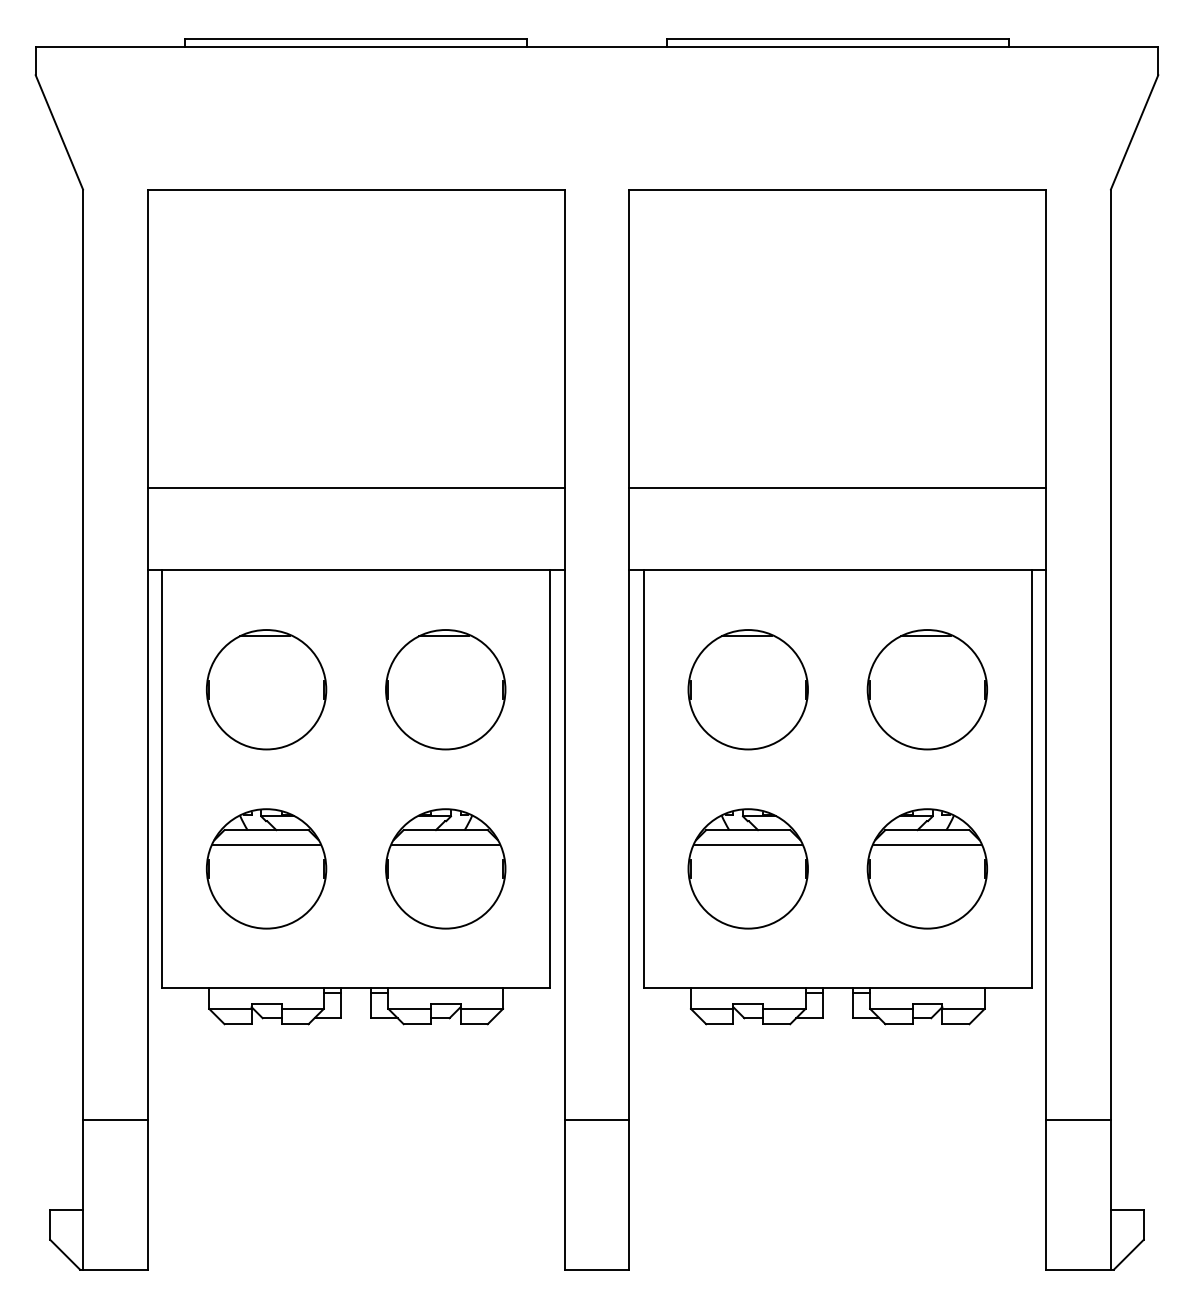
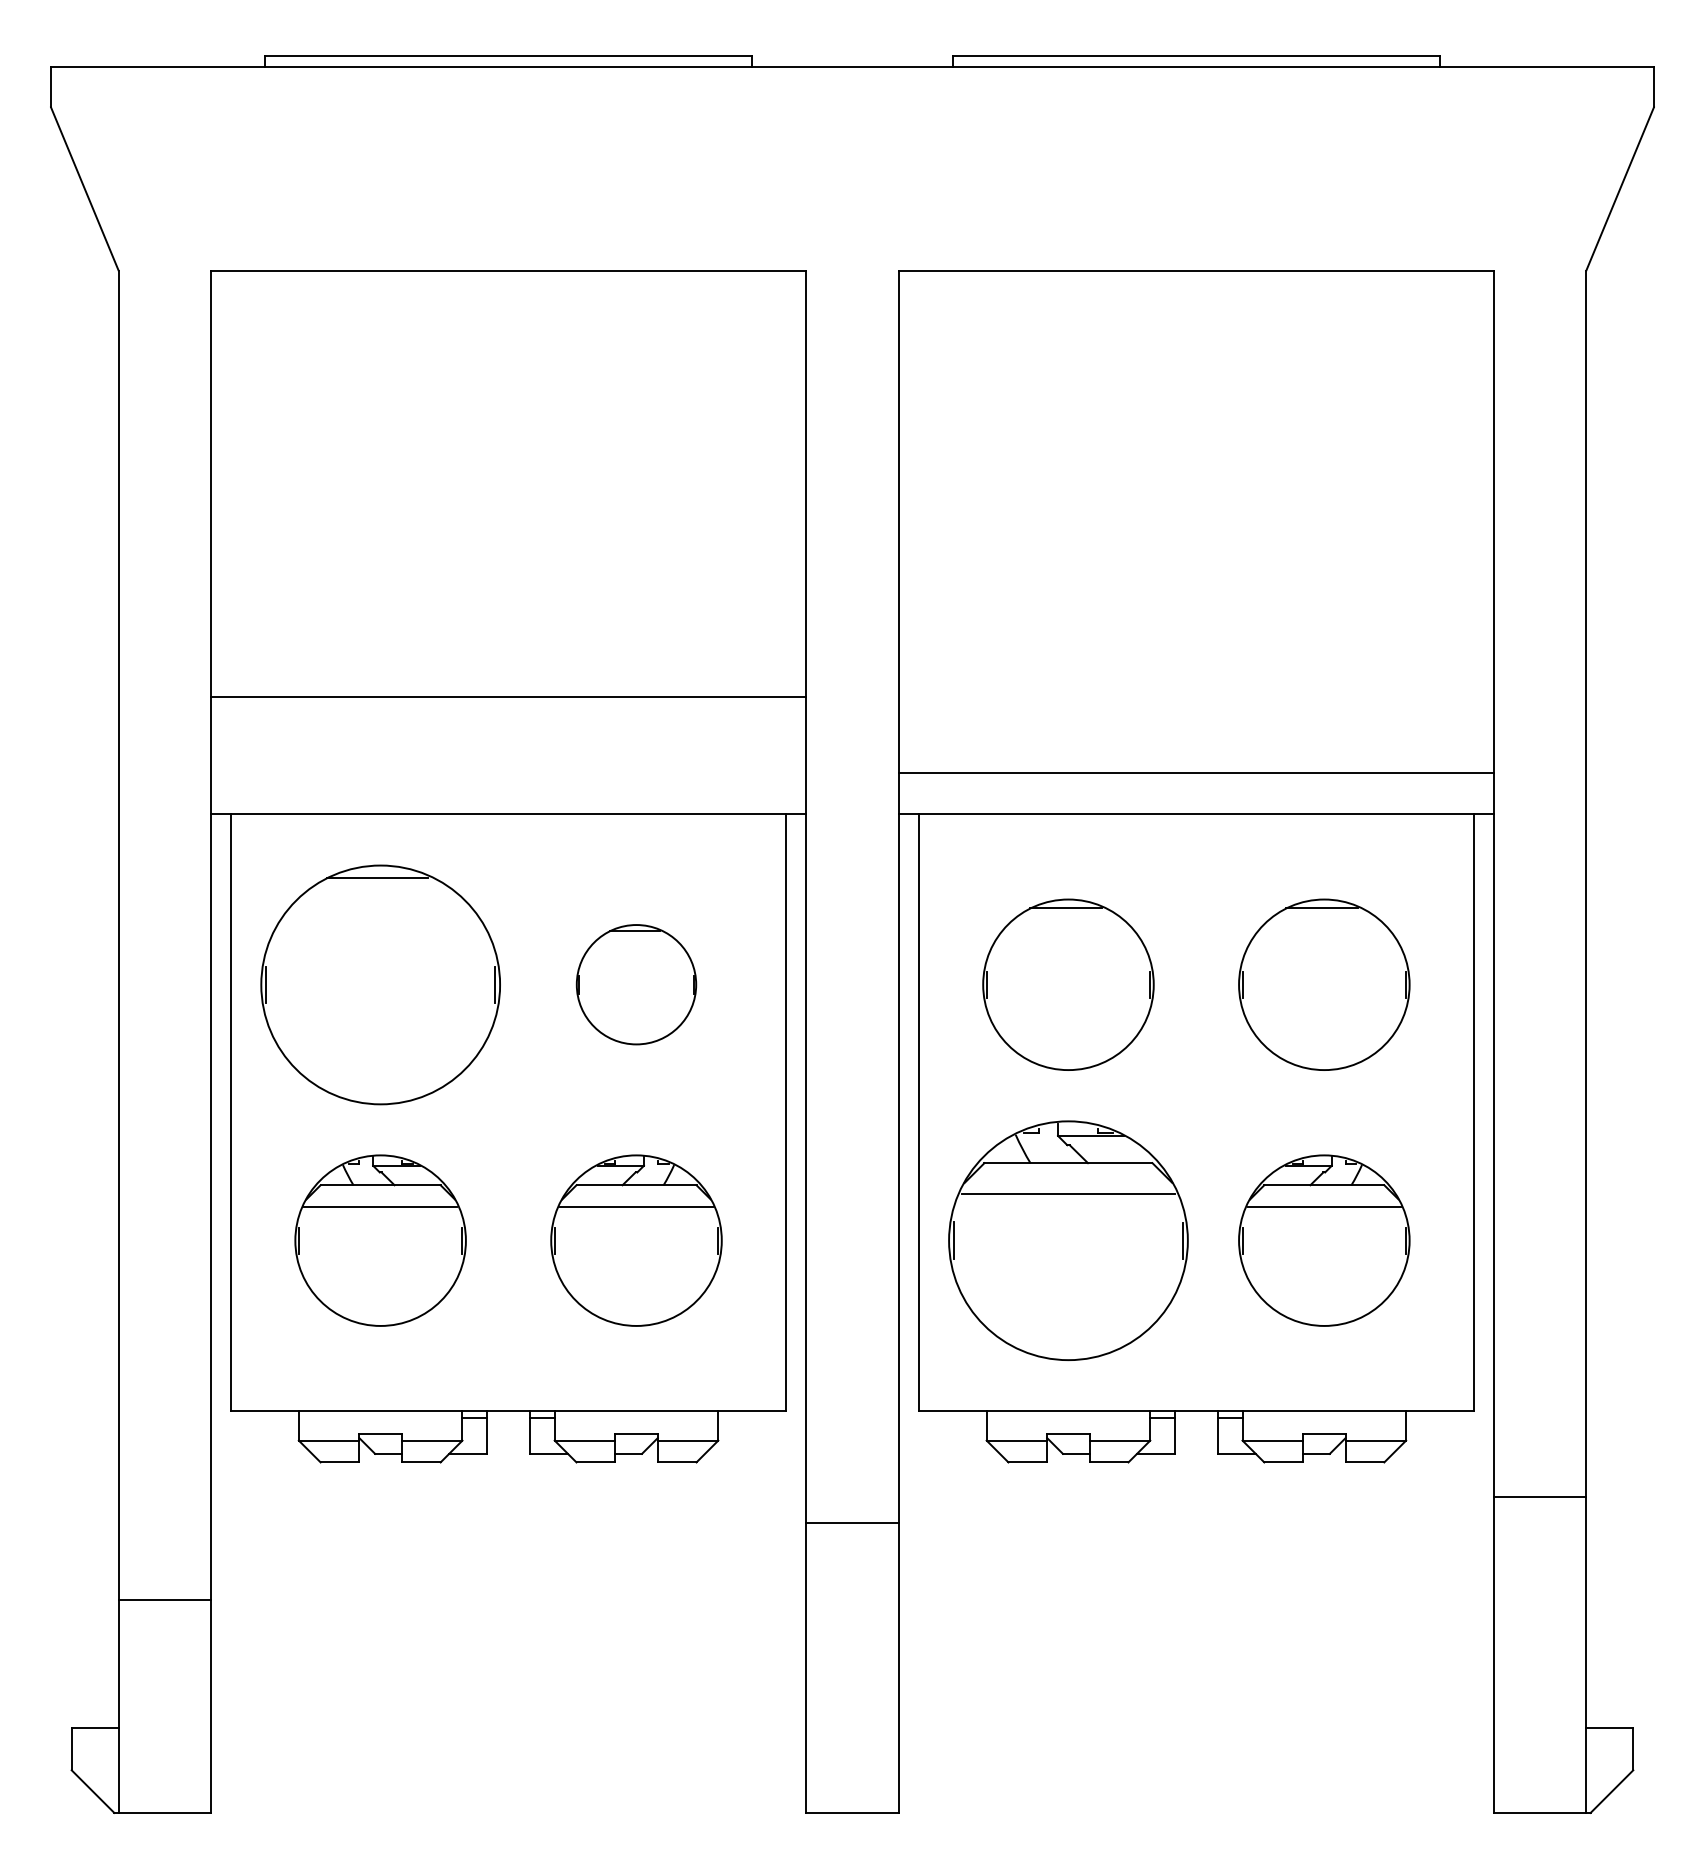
line: (837, 487) -> (1196, 772), moved
part: (266, 689) -> (380, 984), size x1.4
part: (445, 689) -> (636, 984), size x0.7
part: (748, 868) -> (1068, 1240), size x1.4
line: (597, 1120) -> (852, 1522), moved
line: (1078, 1120) -> (1540, 1496), moved

